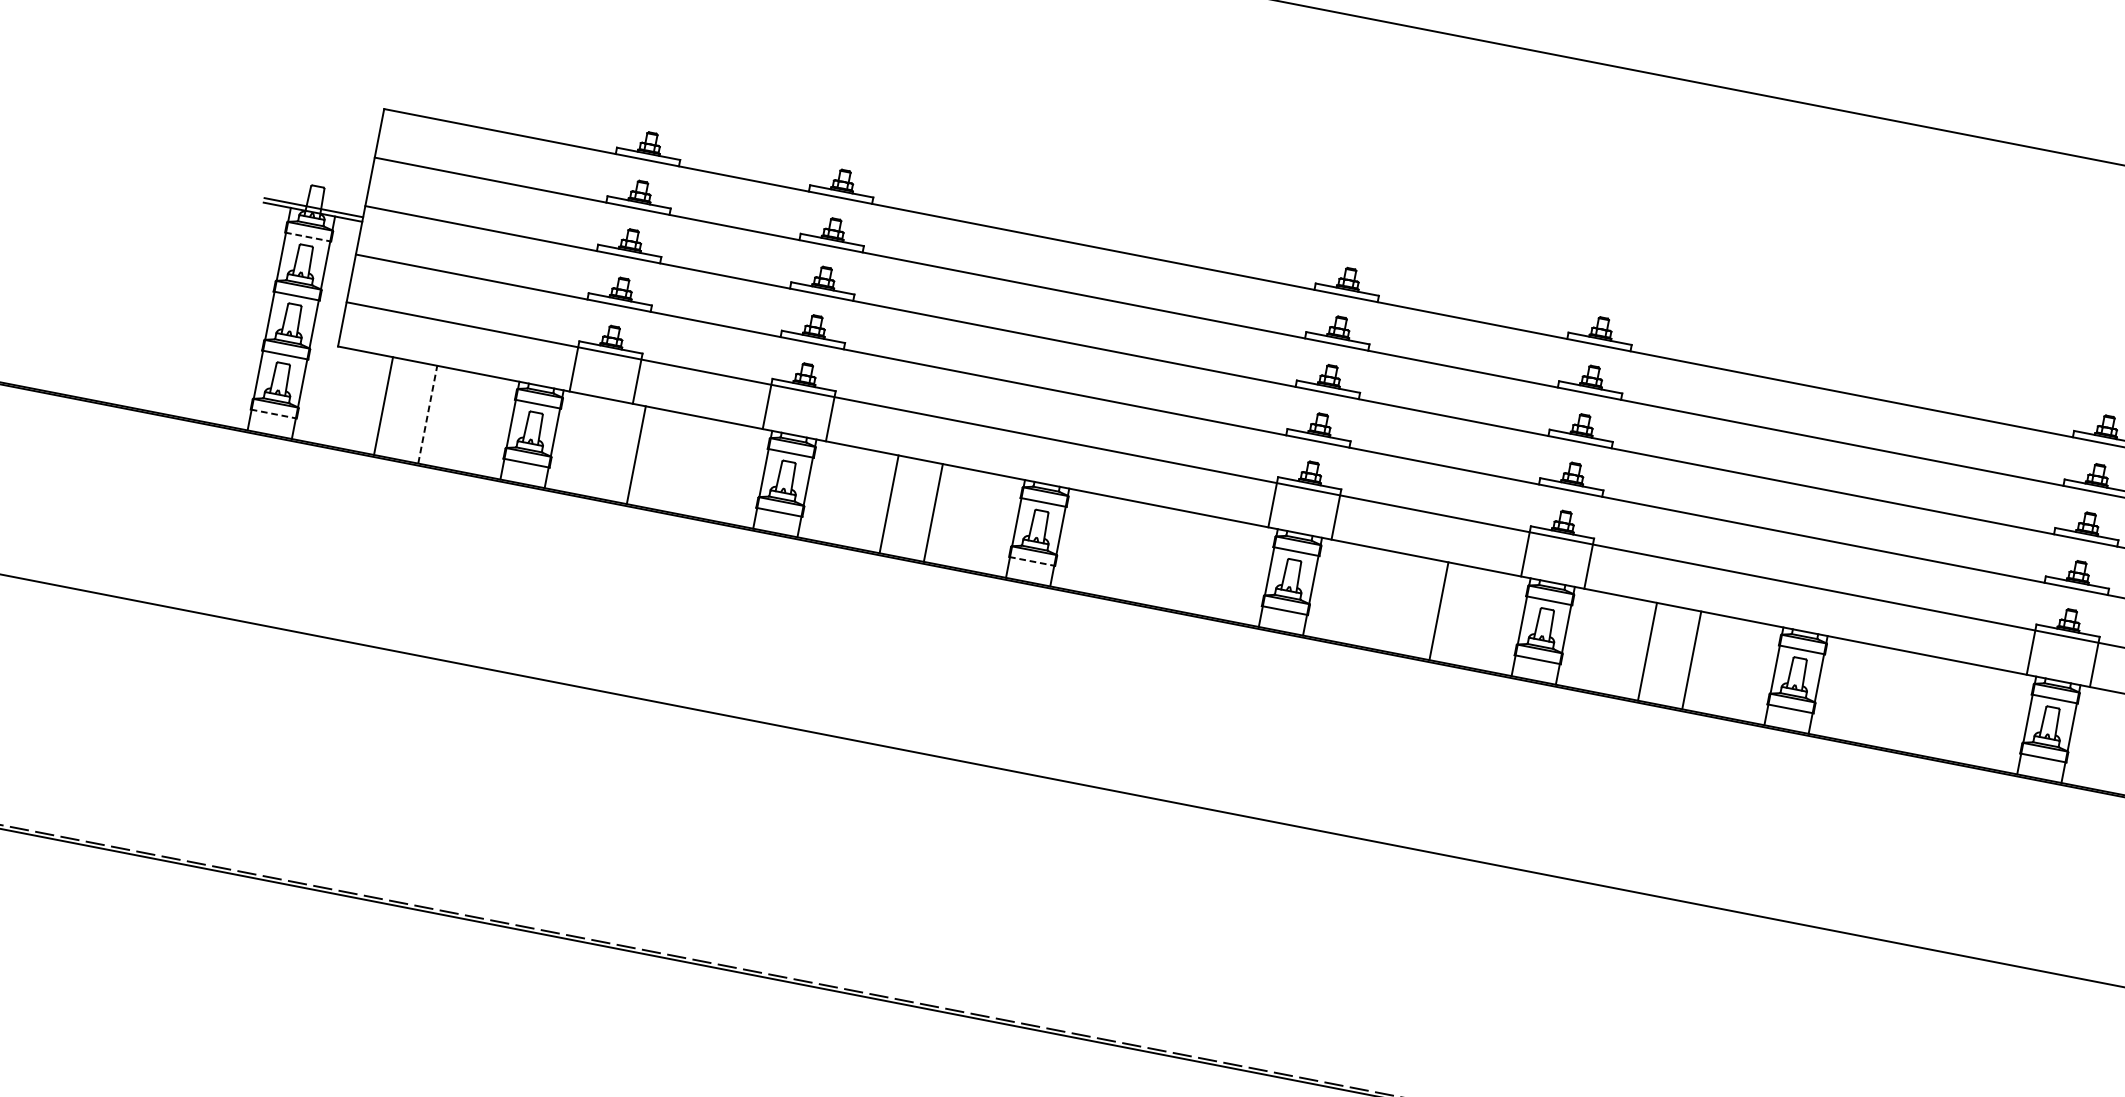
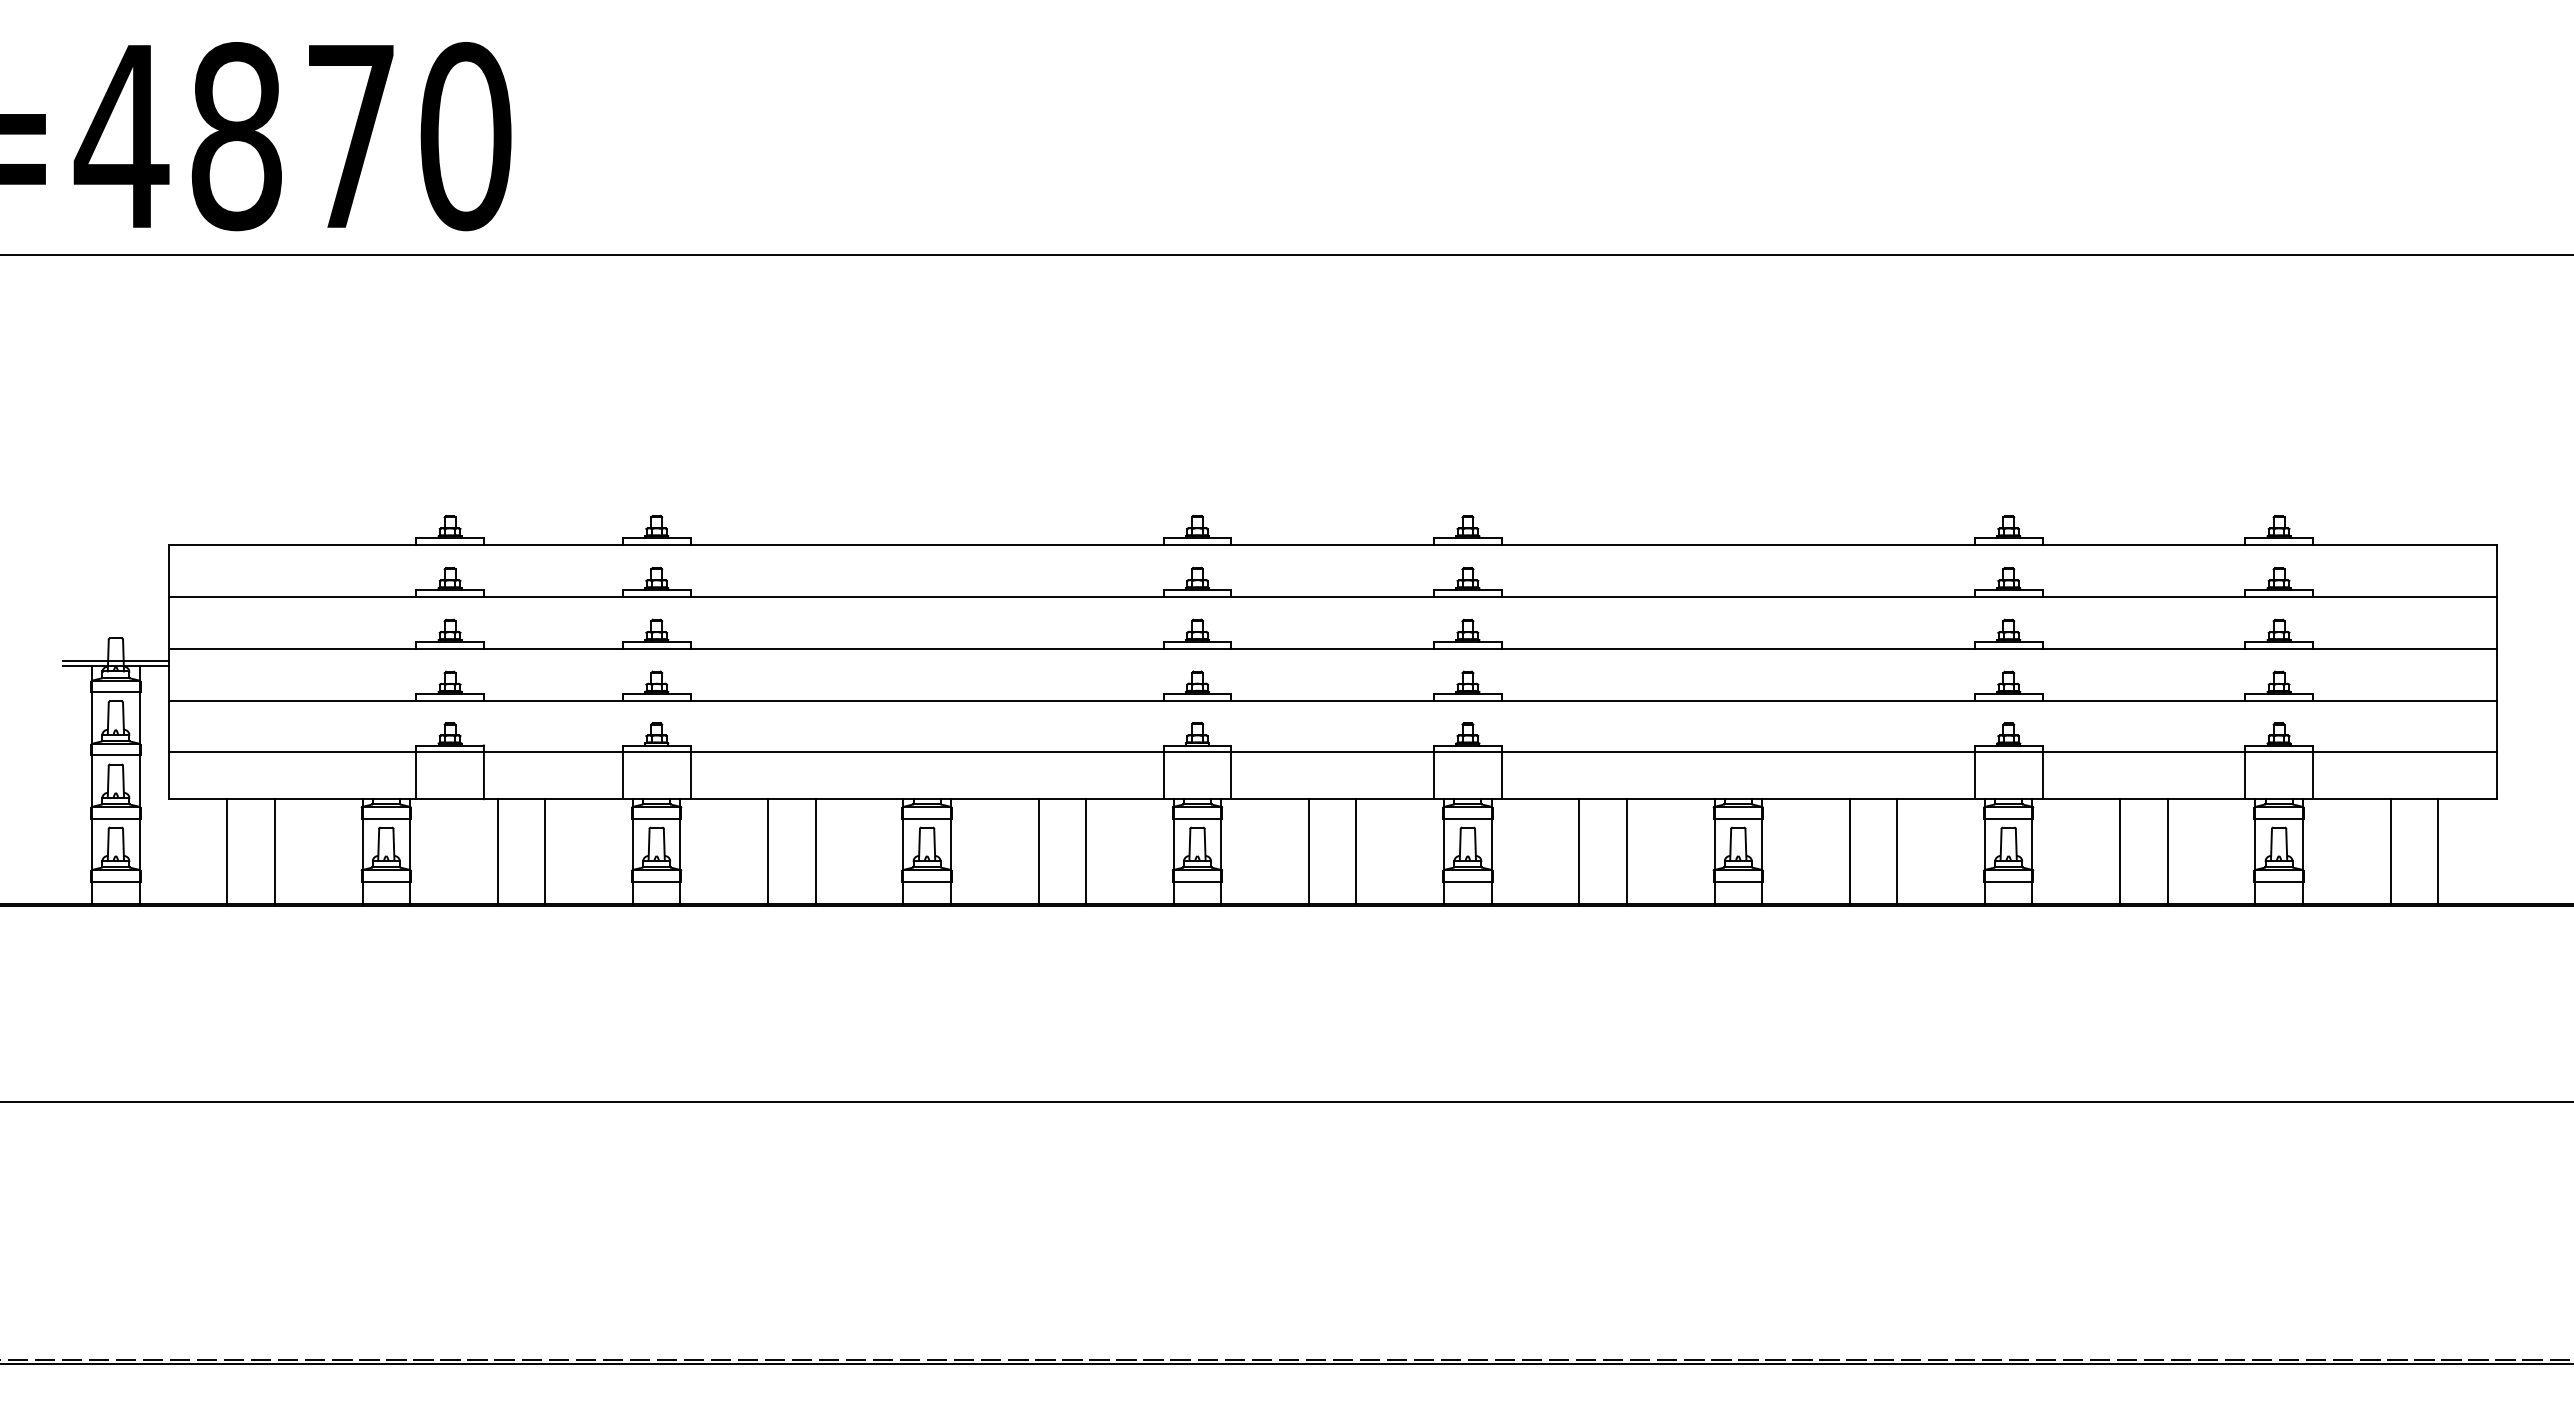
line: (307, 237) -> (115, 692), dashed -> solid
line: (273, 413) -> (115, 881), dashed -> solid
line: (427, 414) -> (274, 851), dashed -> solid
line: (680, 463) -> (545, 851), added
line: (1141, 553) -> (1038, 851), added
line: (1032, 561) -> (927, 881), dashed -> solid
line: (1185, 562) -> (1085, 851), added
line: (1395, 602) -> (1309, 851), added
line: (1899, 700) -> (1849, 851), added
line: (1944, 709) -> (1897, 851), added

